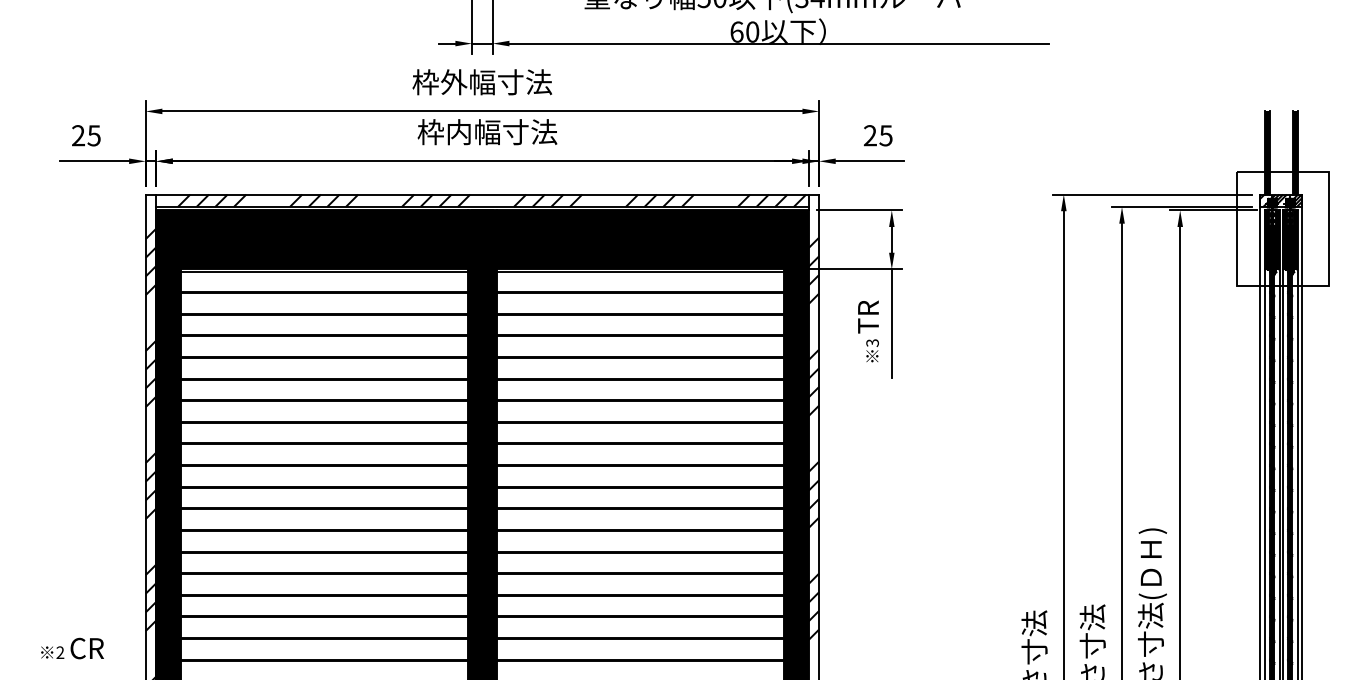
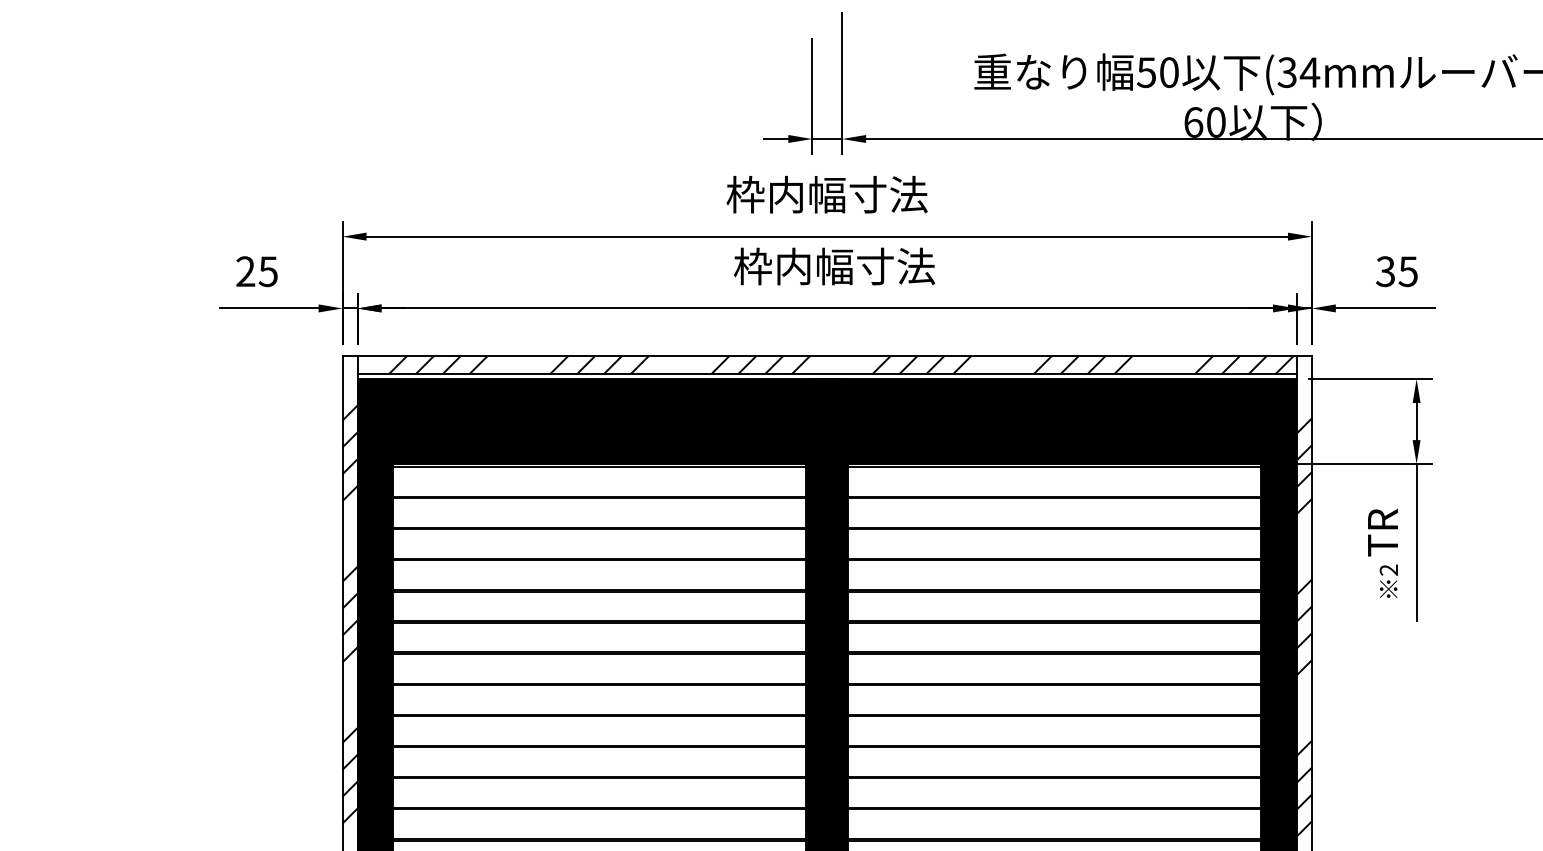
text: (454, 82) -> (787, 195), 枠外幅寸法 -> 枠内幅寸法
text: (869, 135) -> (1384, 271), 25 -> 35
text: (872, 342) -> (1388, 569), 3 -> 2

